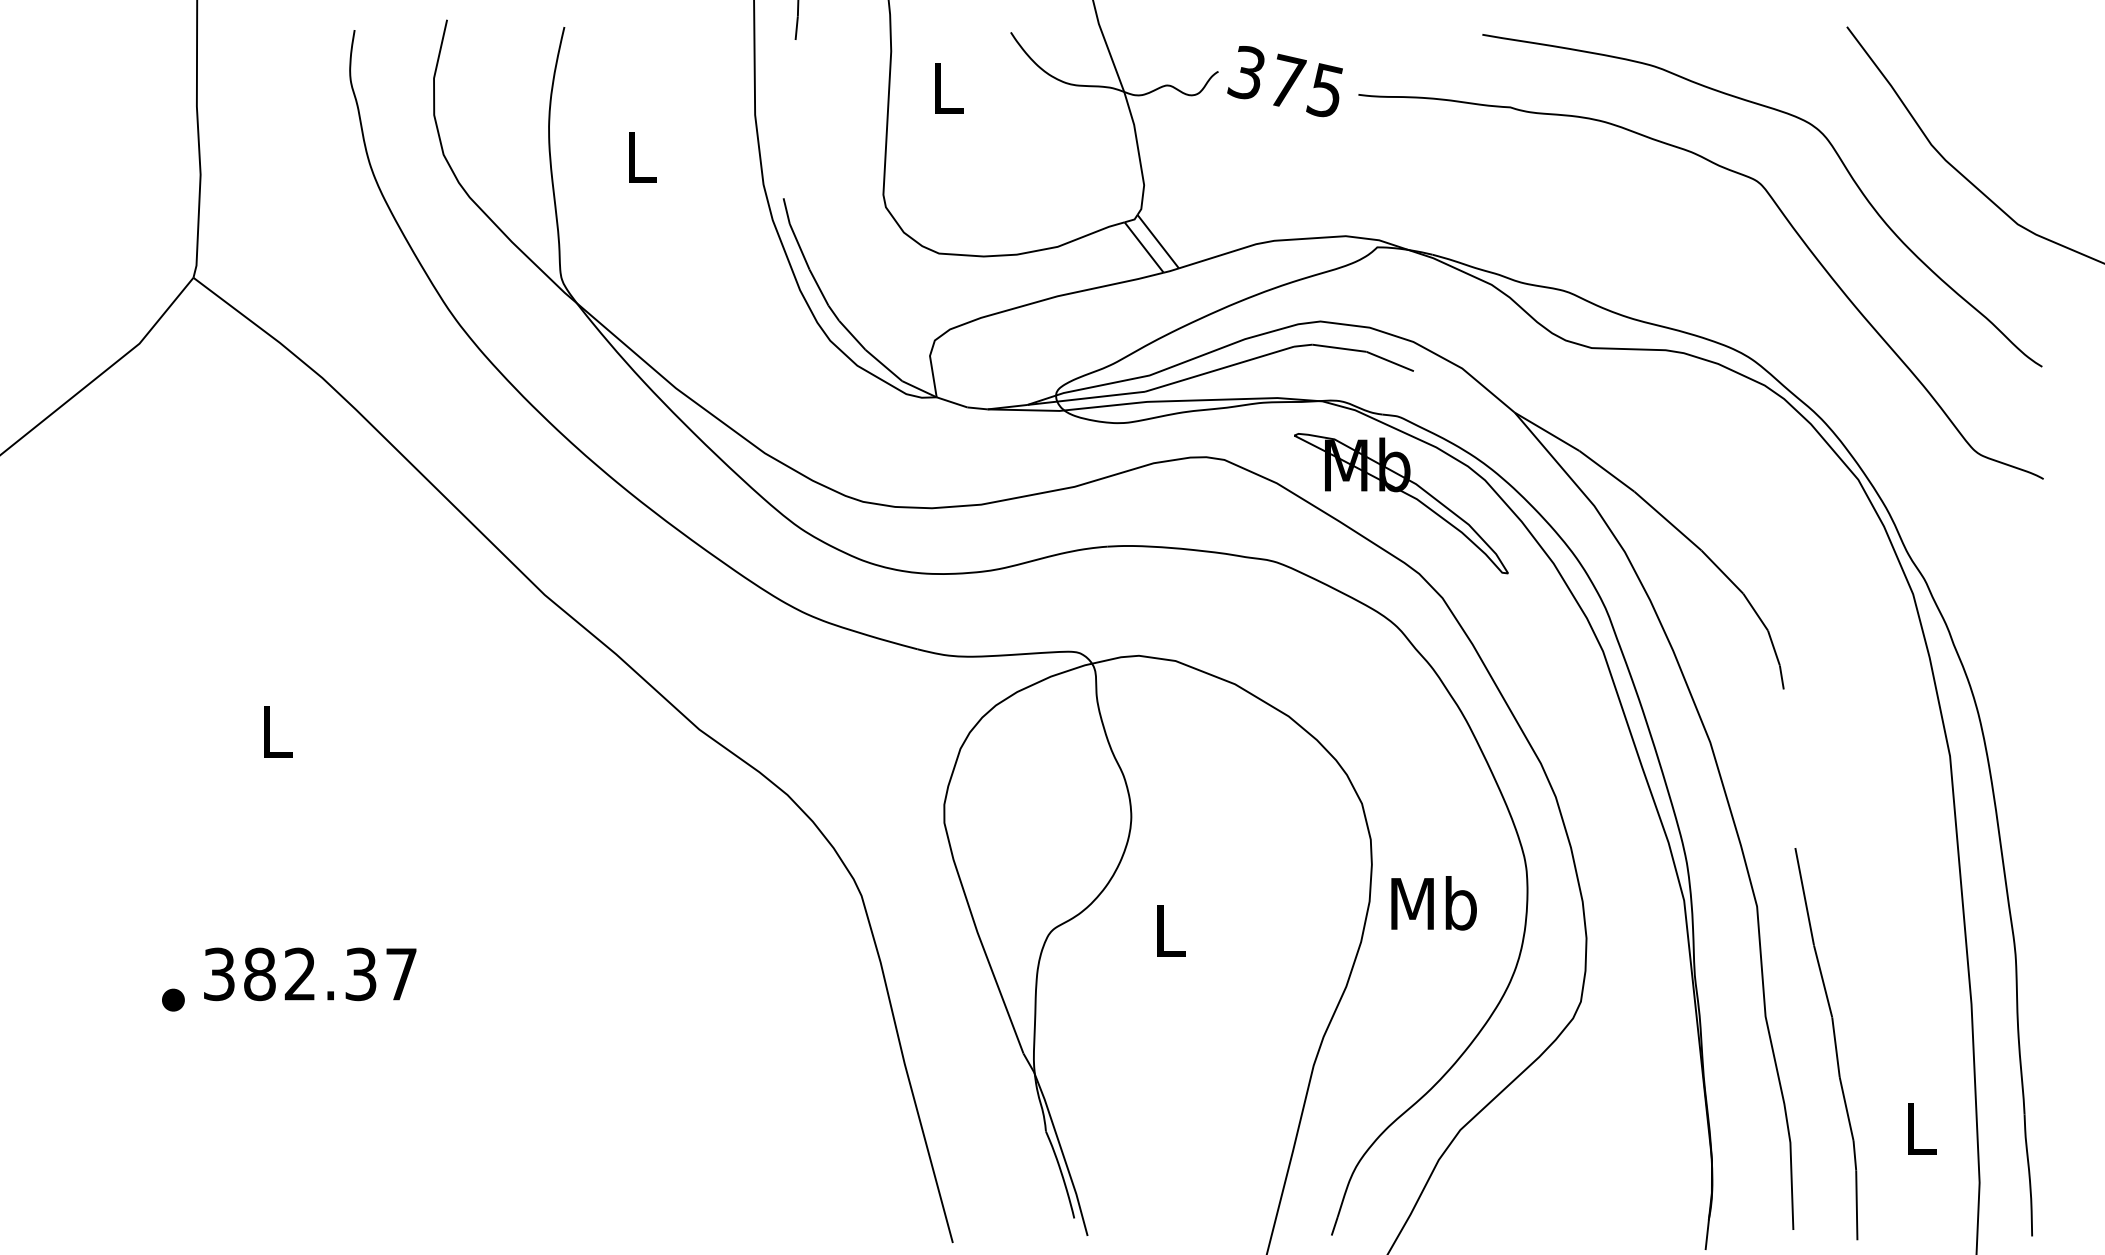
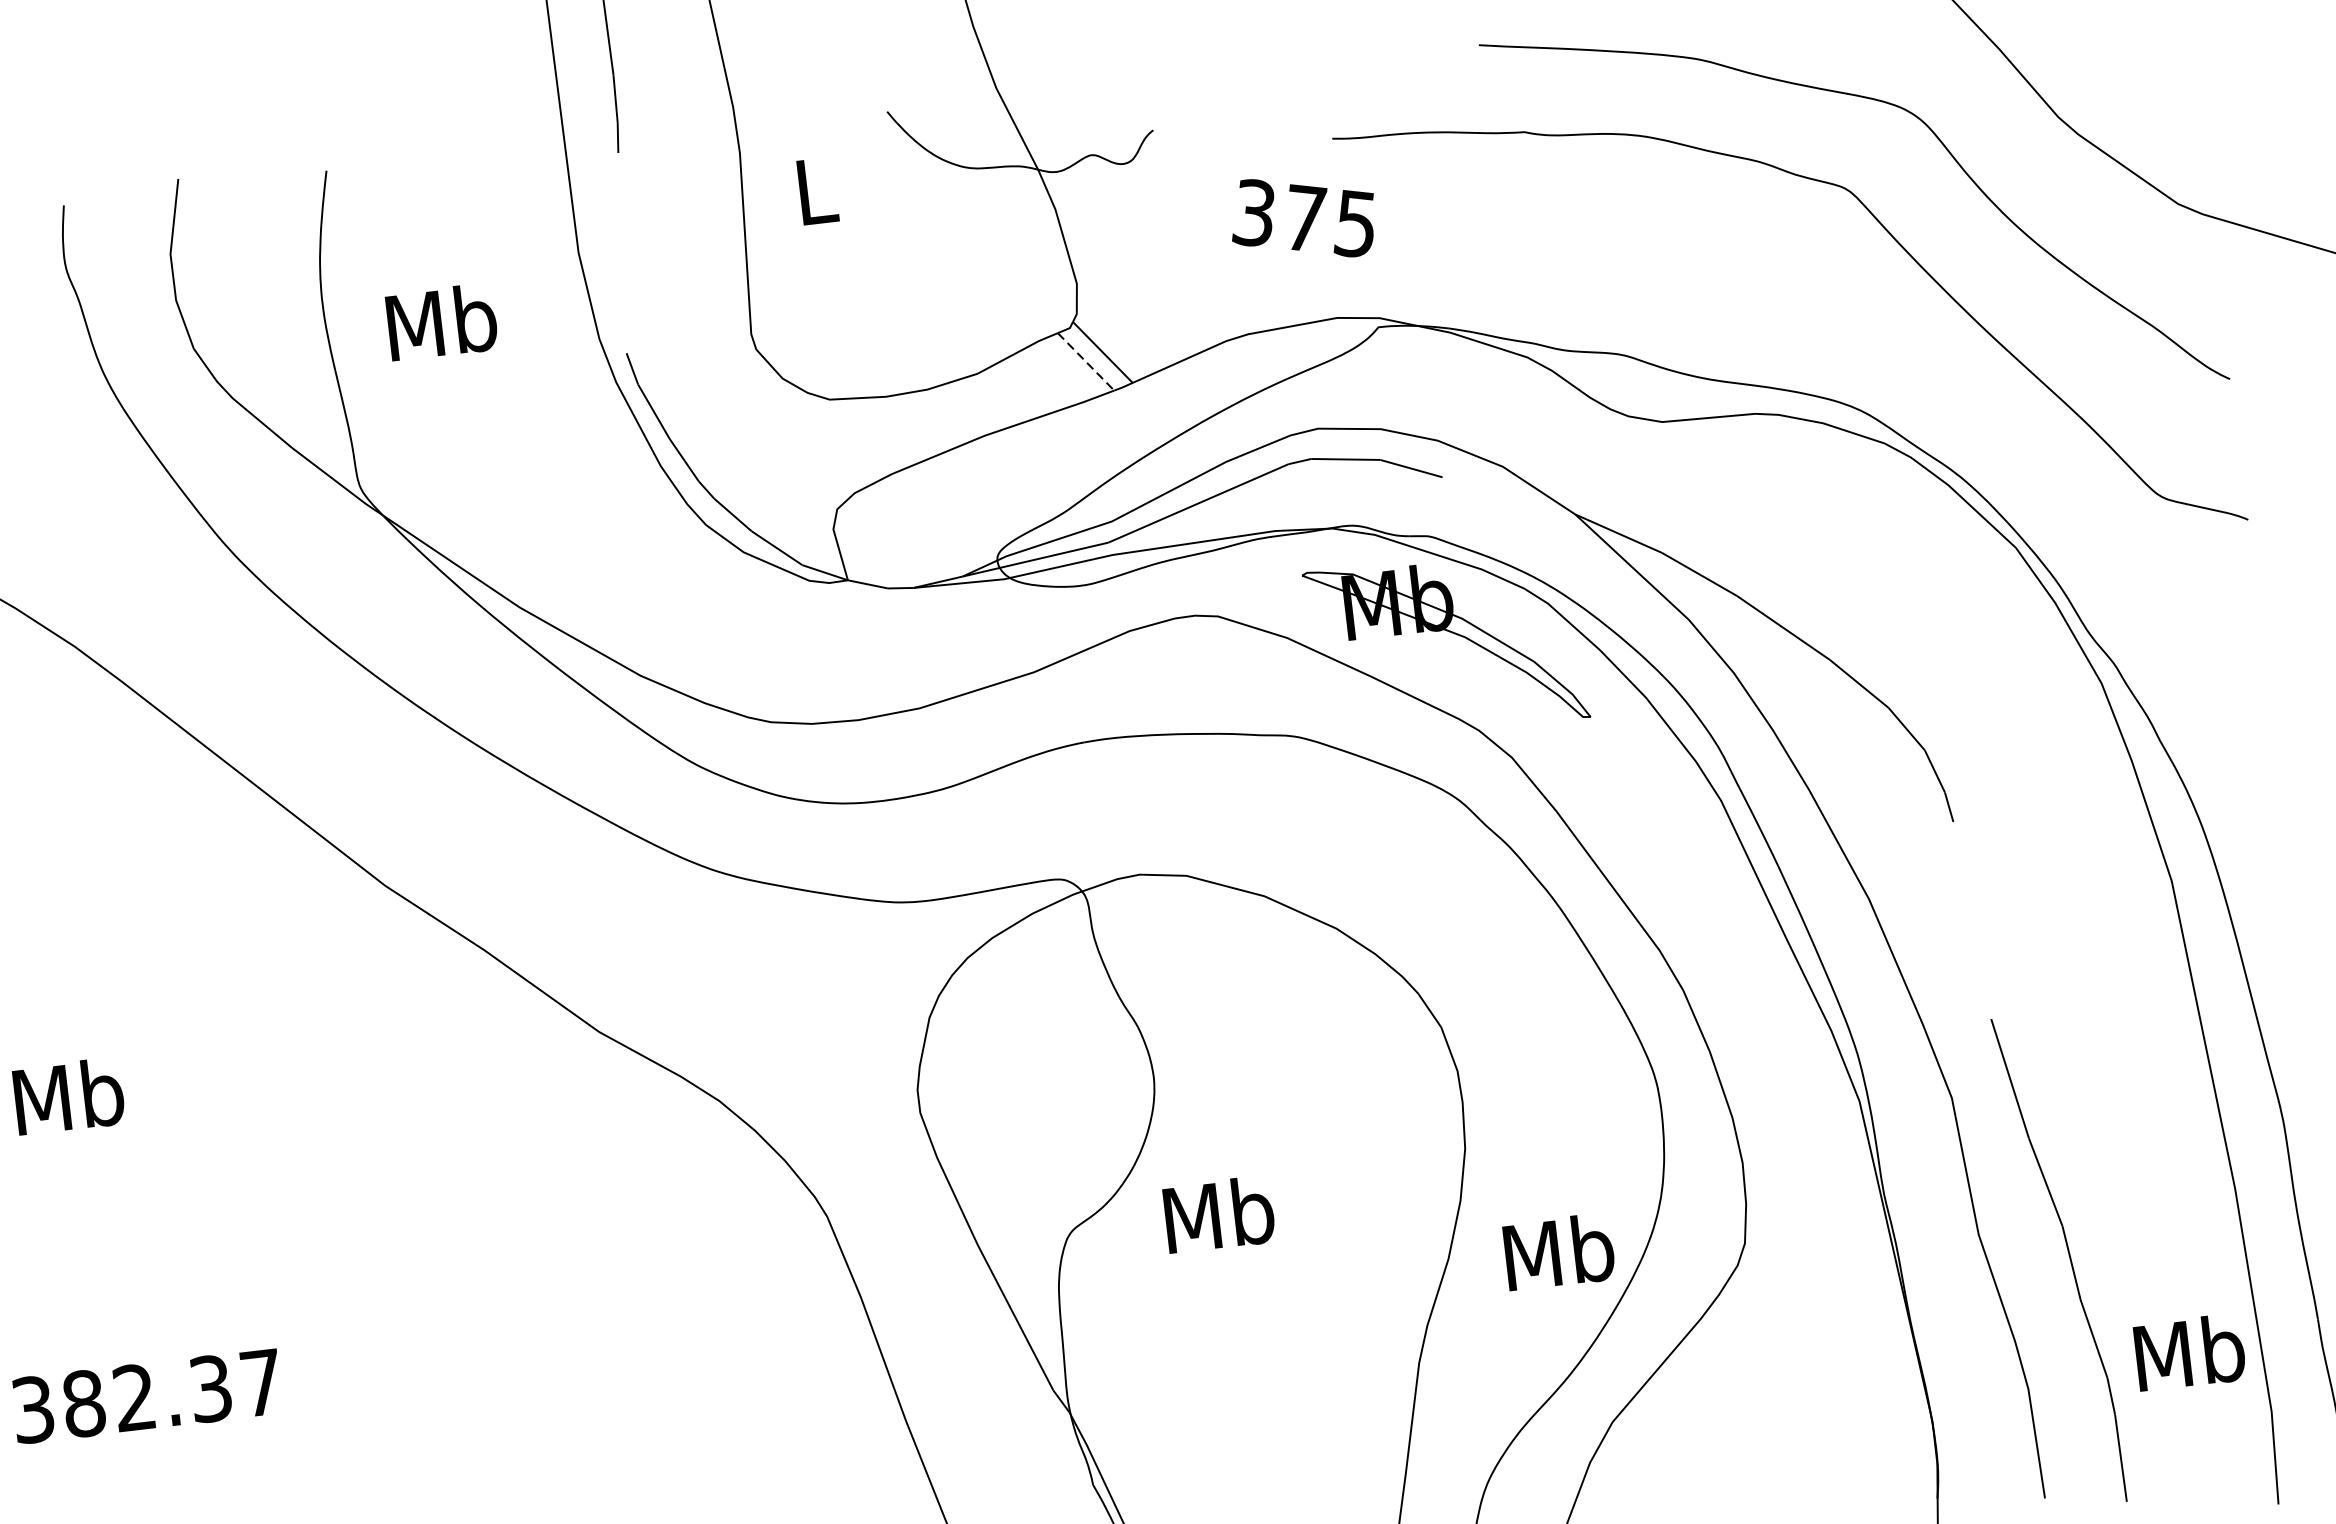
text: (1284, 81) -> (1302, 218), moved
text: (641, 156) -> (442, 321), L -> Mb
line: (1144, 247) -> (1086, 361), solid -> dashed
text: (276, 731) -> (69, 1096), L -> Mb
text: (1433, 903) -> (1558, 1252), moved
text: (1169, 930) -> (1218, 1214), L -> Mb
text: (1920, 1128) -> (2189, 1352), L -> Mb

